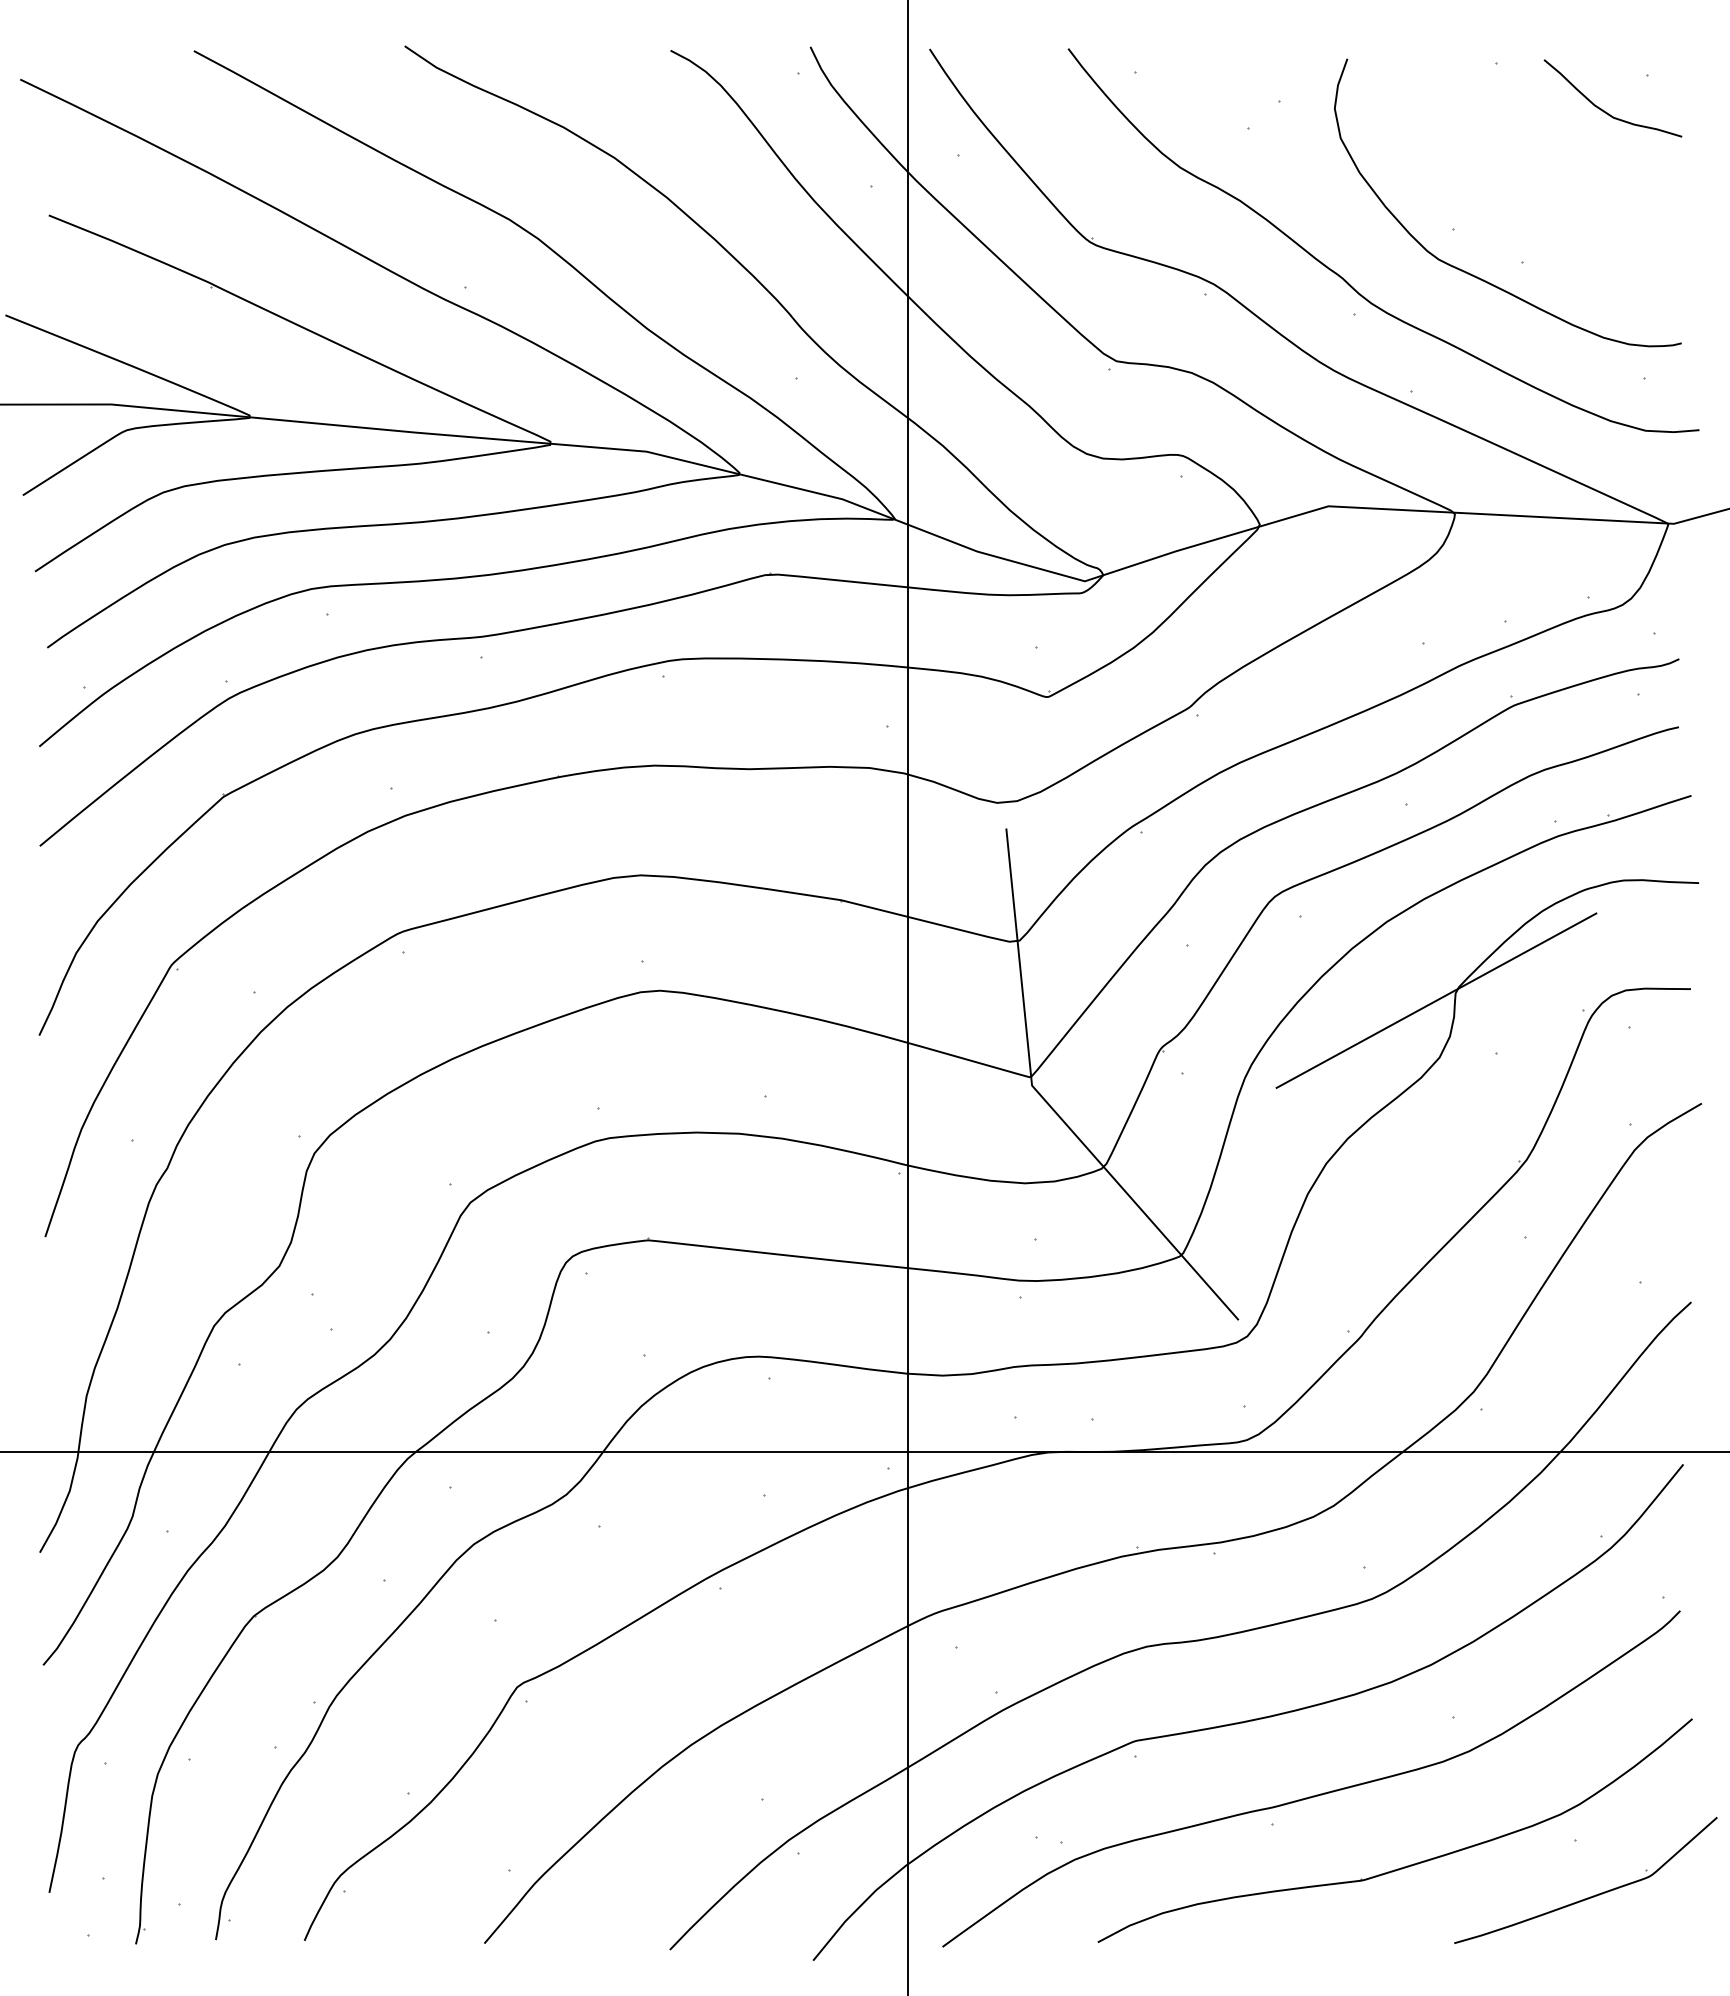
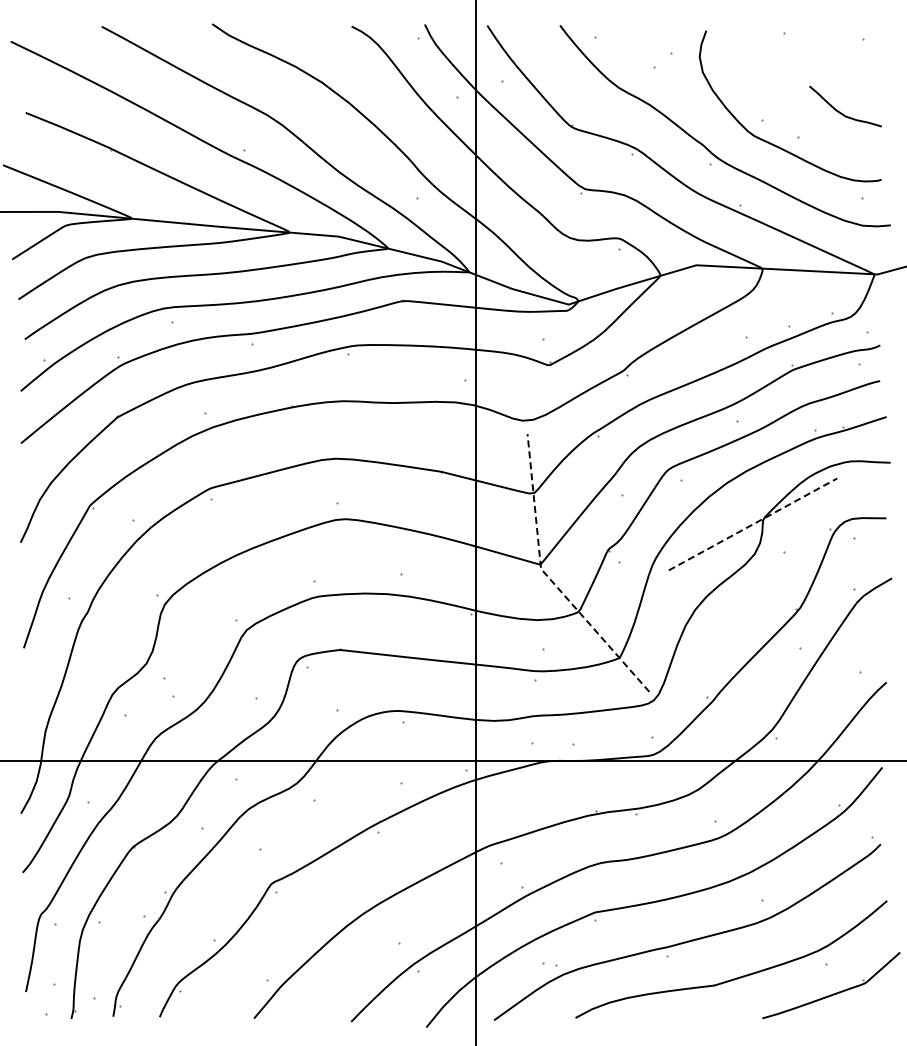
curve: (1605, 109) -> (841, 112), moved
line: (1437, 1000) -> (753, 524), solid -> dashed
line: (1048, 1103) -> (549, 578), solid -> dashed

